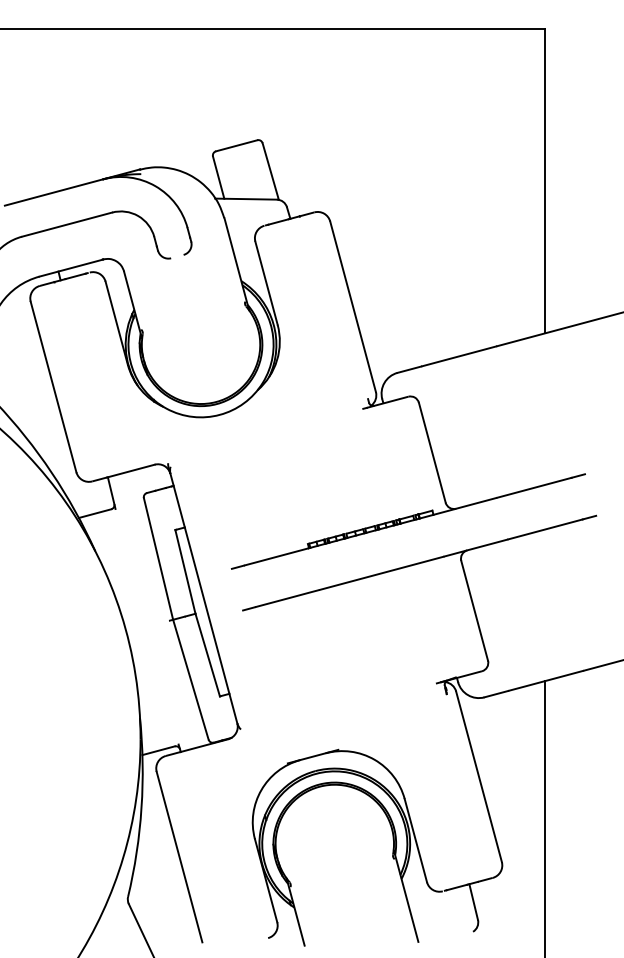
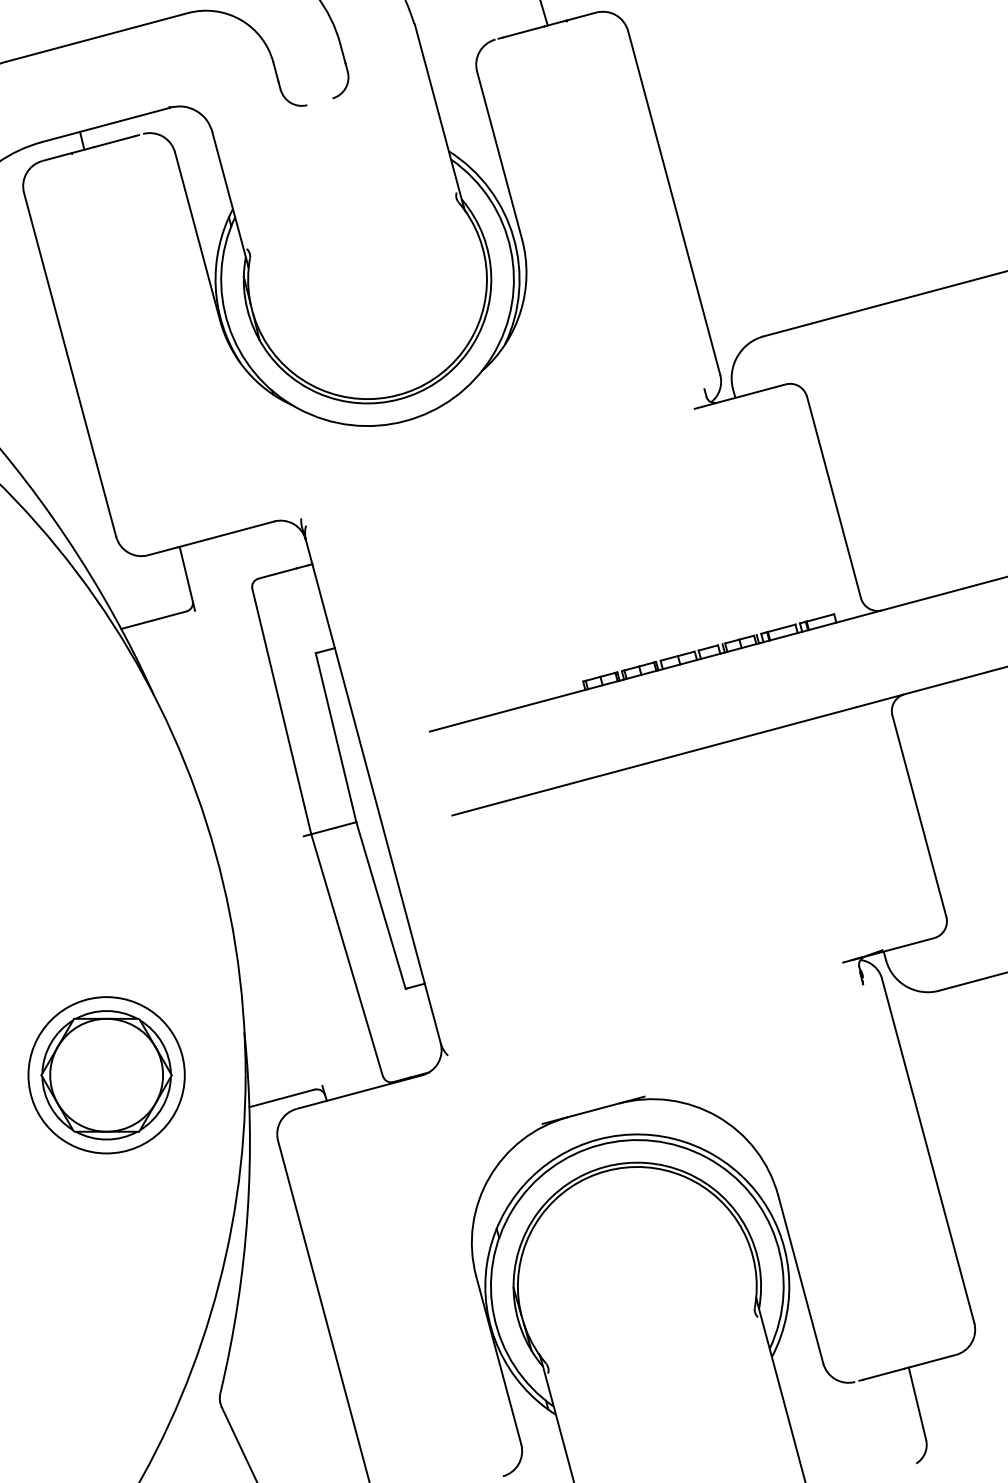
part: (71, 738) -> (106, 1073), added

